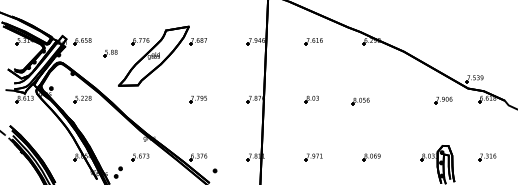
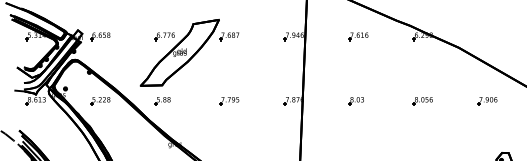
part: (110, 53) -> (162, 101), moved
part: (443, 100) -> (487, 101), moved
part: (360, 101) -> (422, 101), moved

